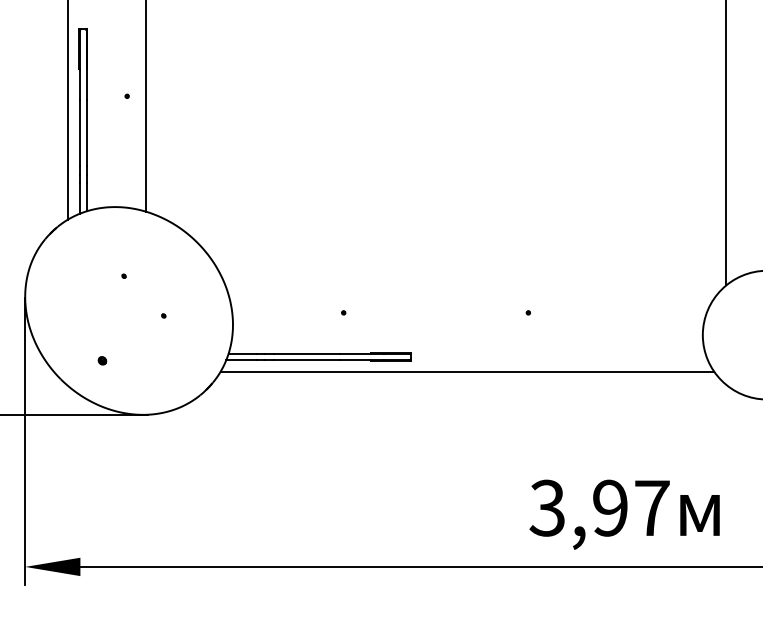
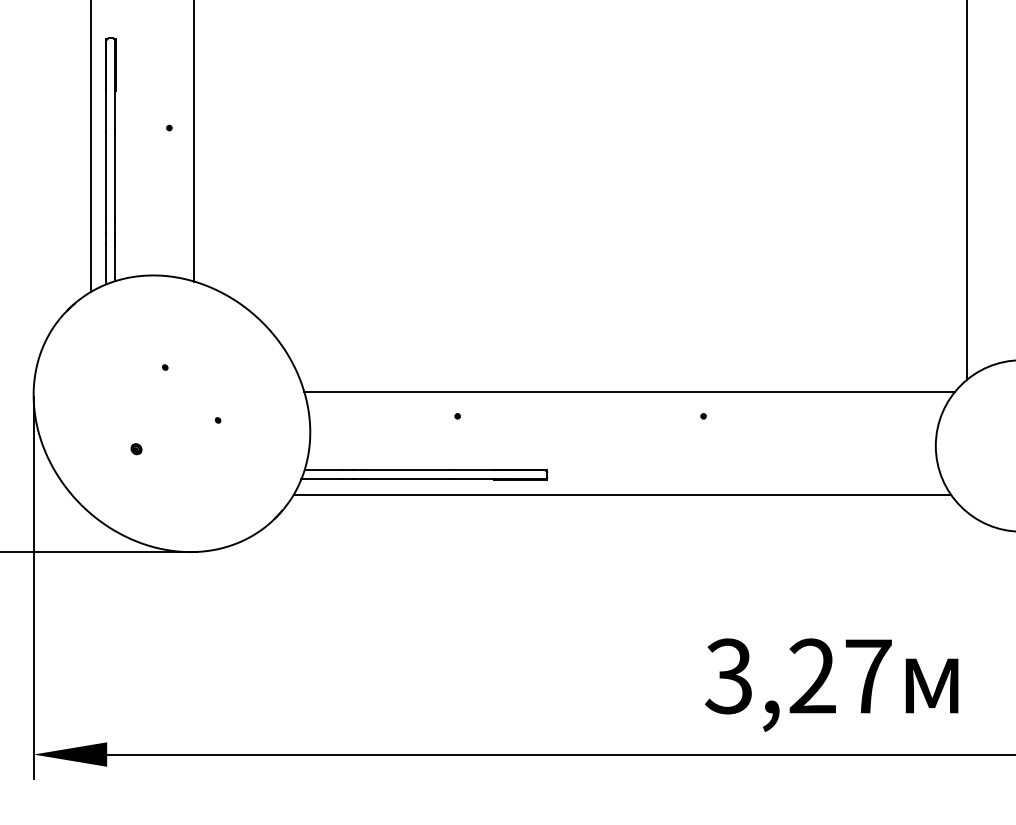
line: (472, 294) -> (629, 391), added
part: (102, 361) -> (136, 449), moved
text: (610, 508) -> (812, 676), 3,97 -> 3,27

